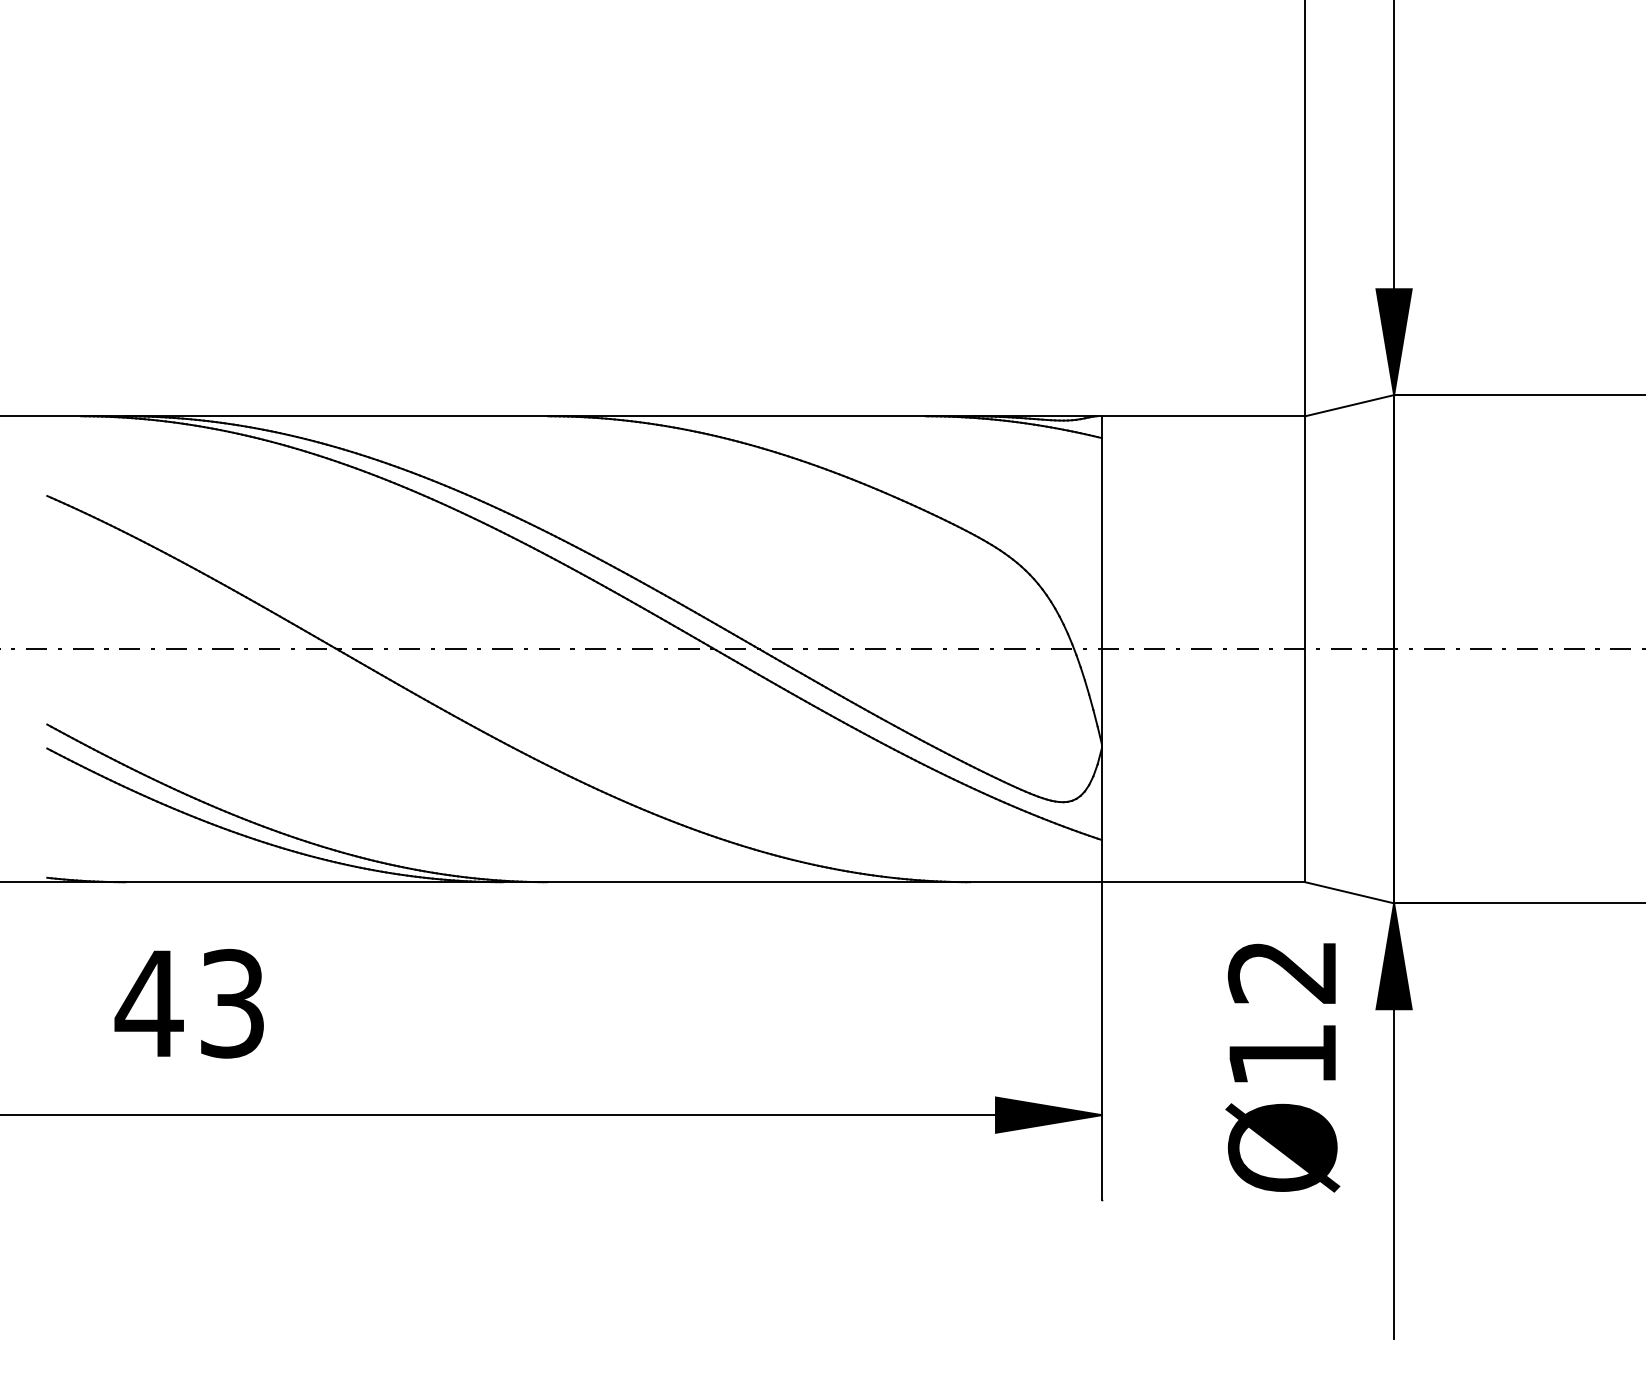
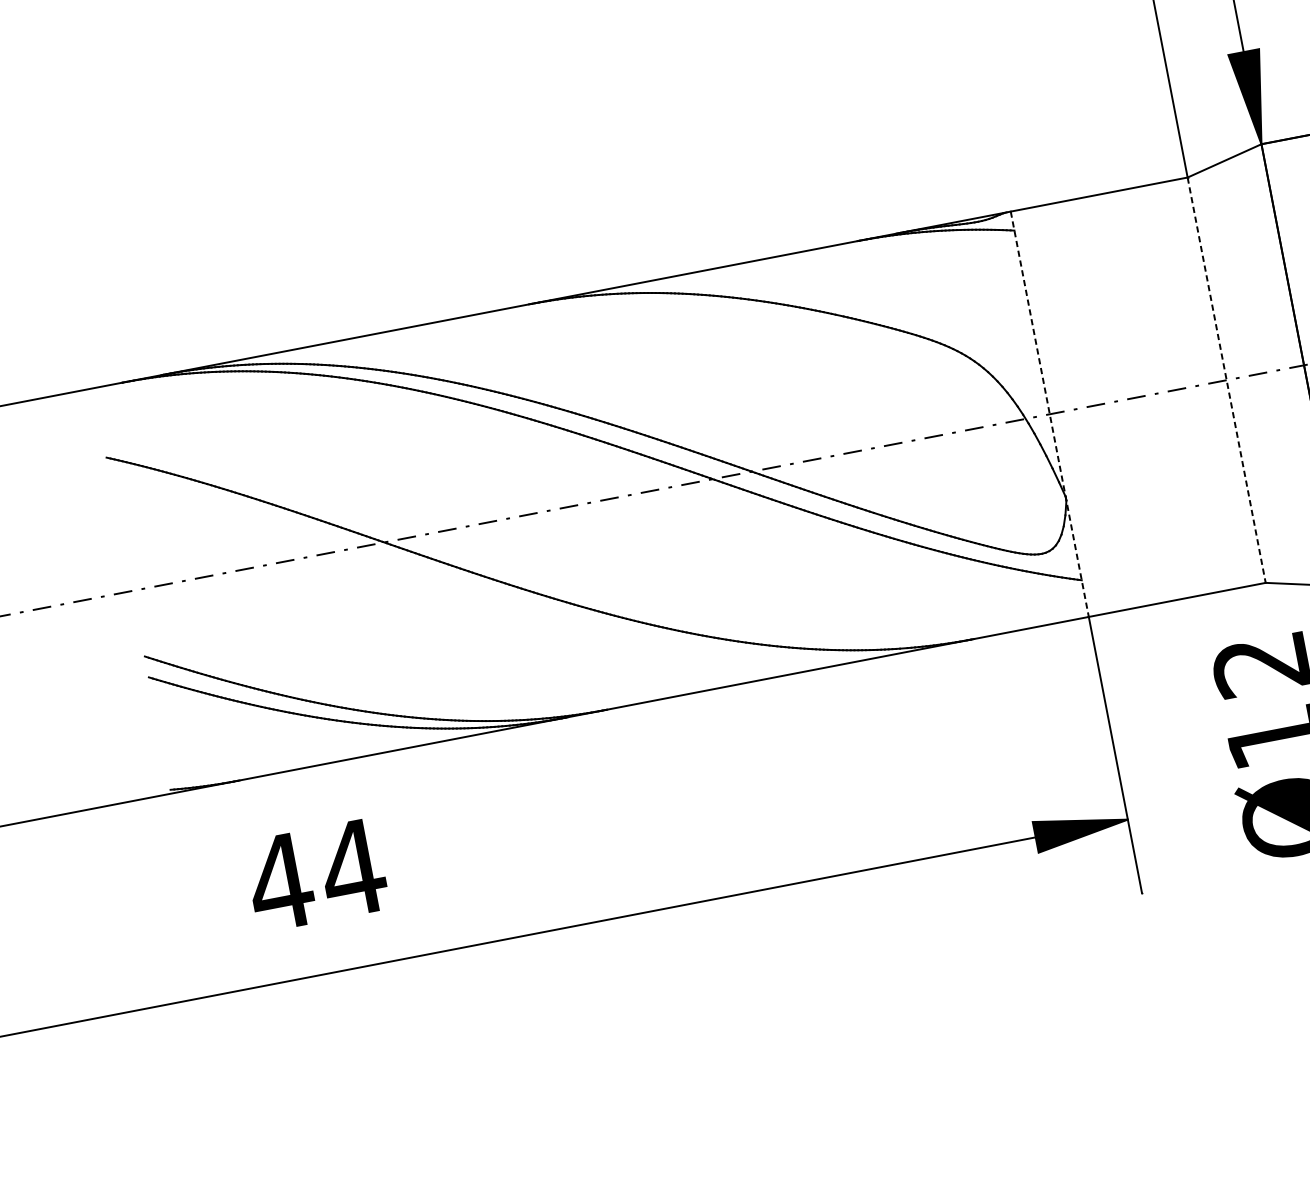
line: (1101, 649) -> (1049, 414), solid -> dashed
line: (1305, 649) -> (1227, 380), solid -> dashed
text: (231, 1003) -> (351, 868), 43 -> 44

